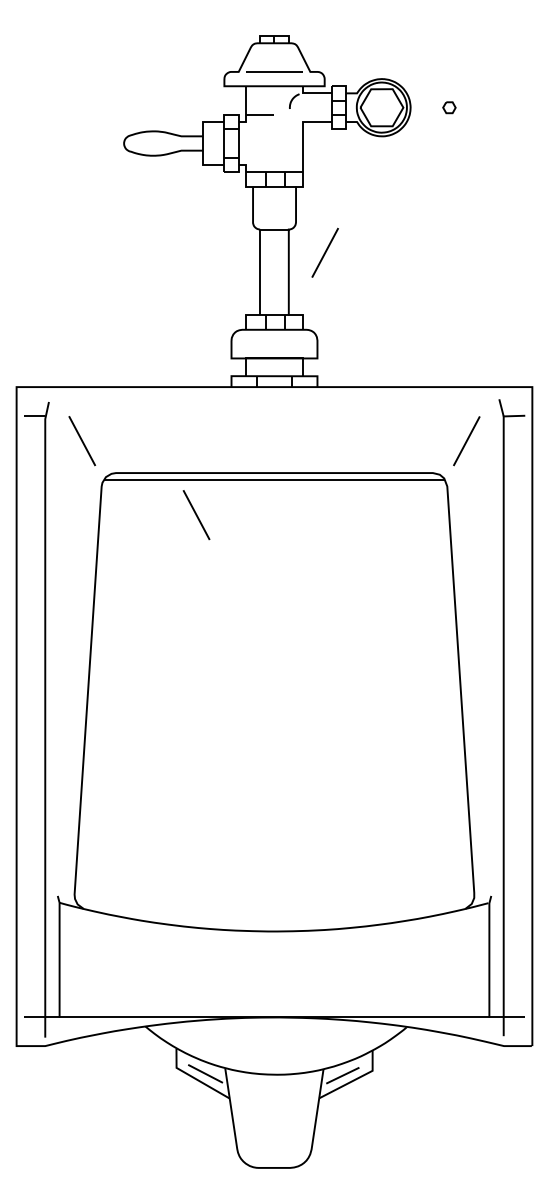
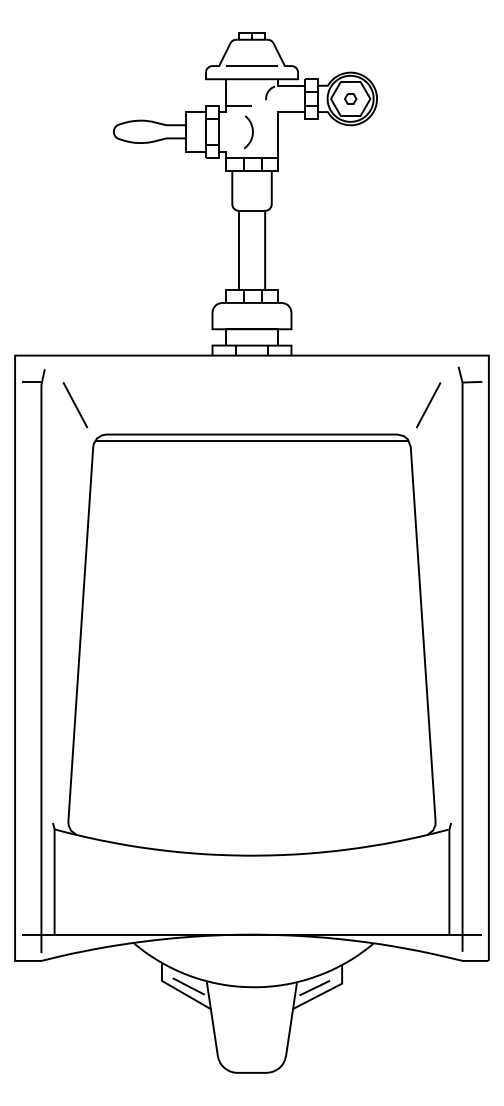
curve: (445, 105) -> (347, 96), moved
curve: (273, 146) -> (251, 134), added
line: (325, 253) -> (298, 232), removed
line: (196, 515) -> (180, 473), removed

